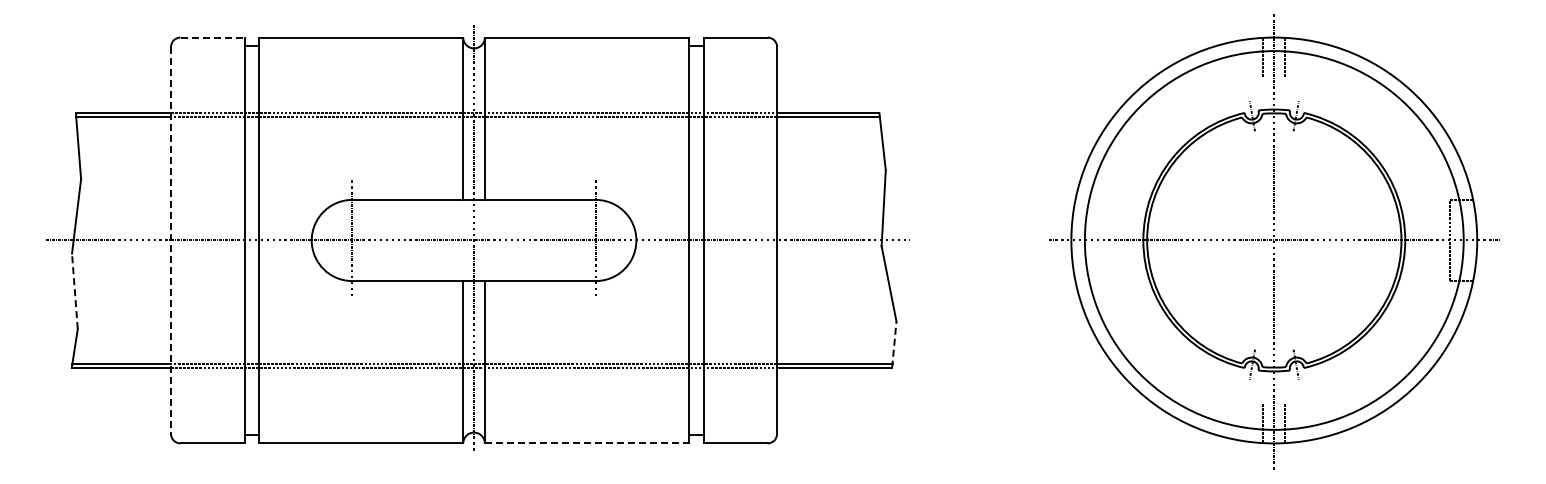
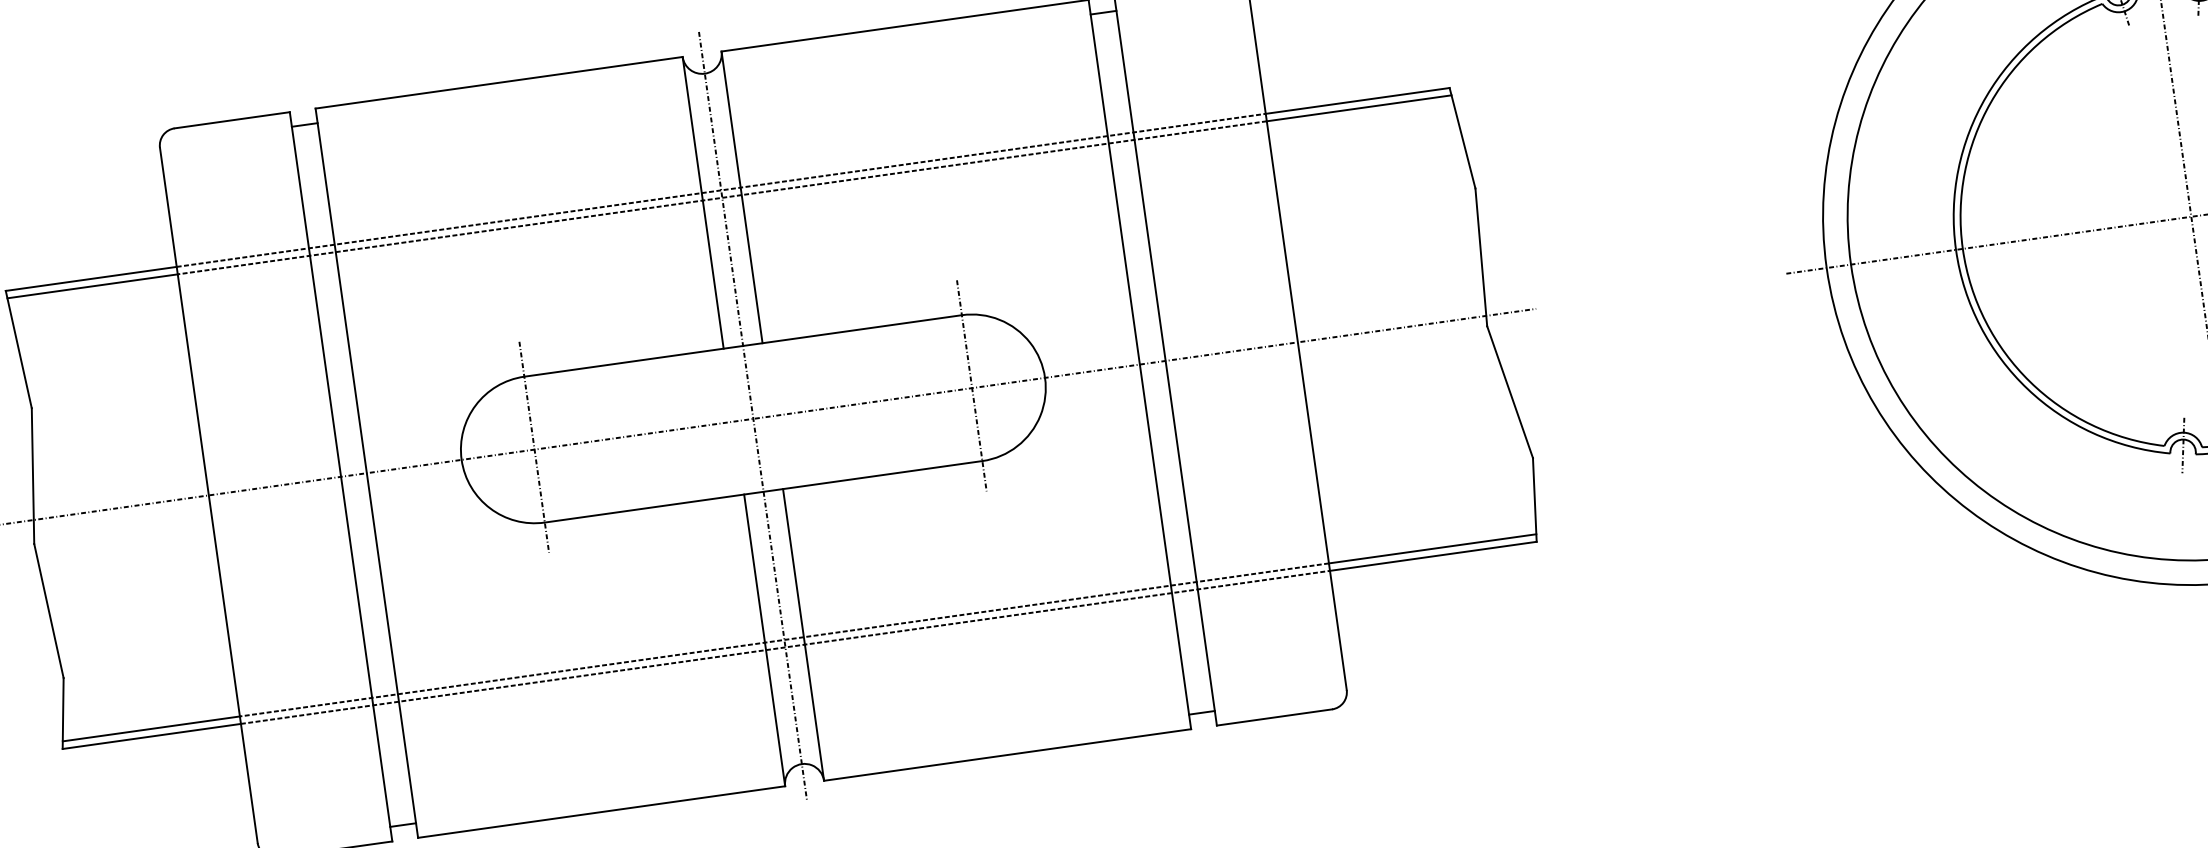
line: (213, 37) -> (233, 119), dashed -> solid
line: (171, 241) -> (209, 497), dashed -> solid
line: (74, 291) -> (48, 611), dashed -> solid
line: (894, 344) -> (1535, 499), dashed -> solid
line: (587, 443) -> (1008, 755), dashed -> solid

